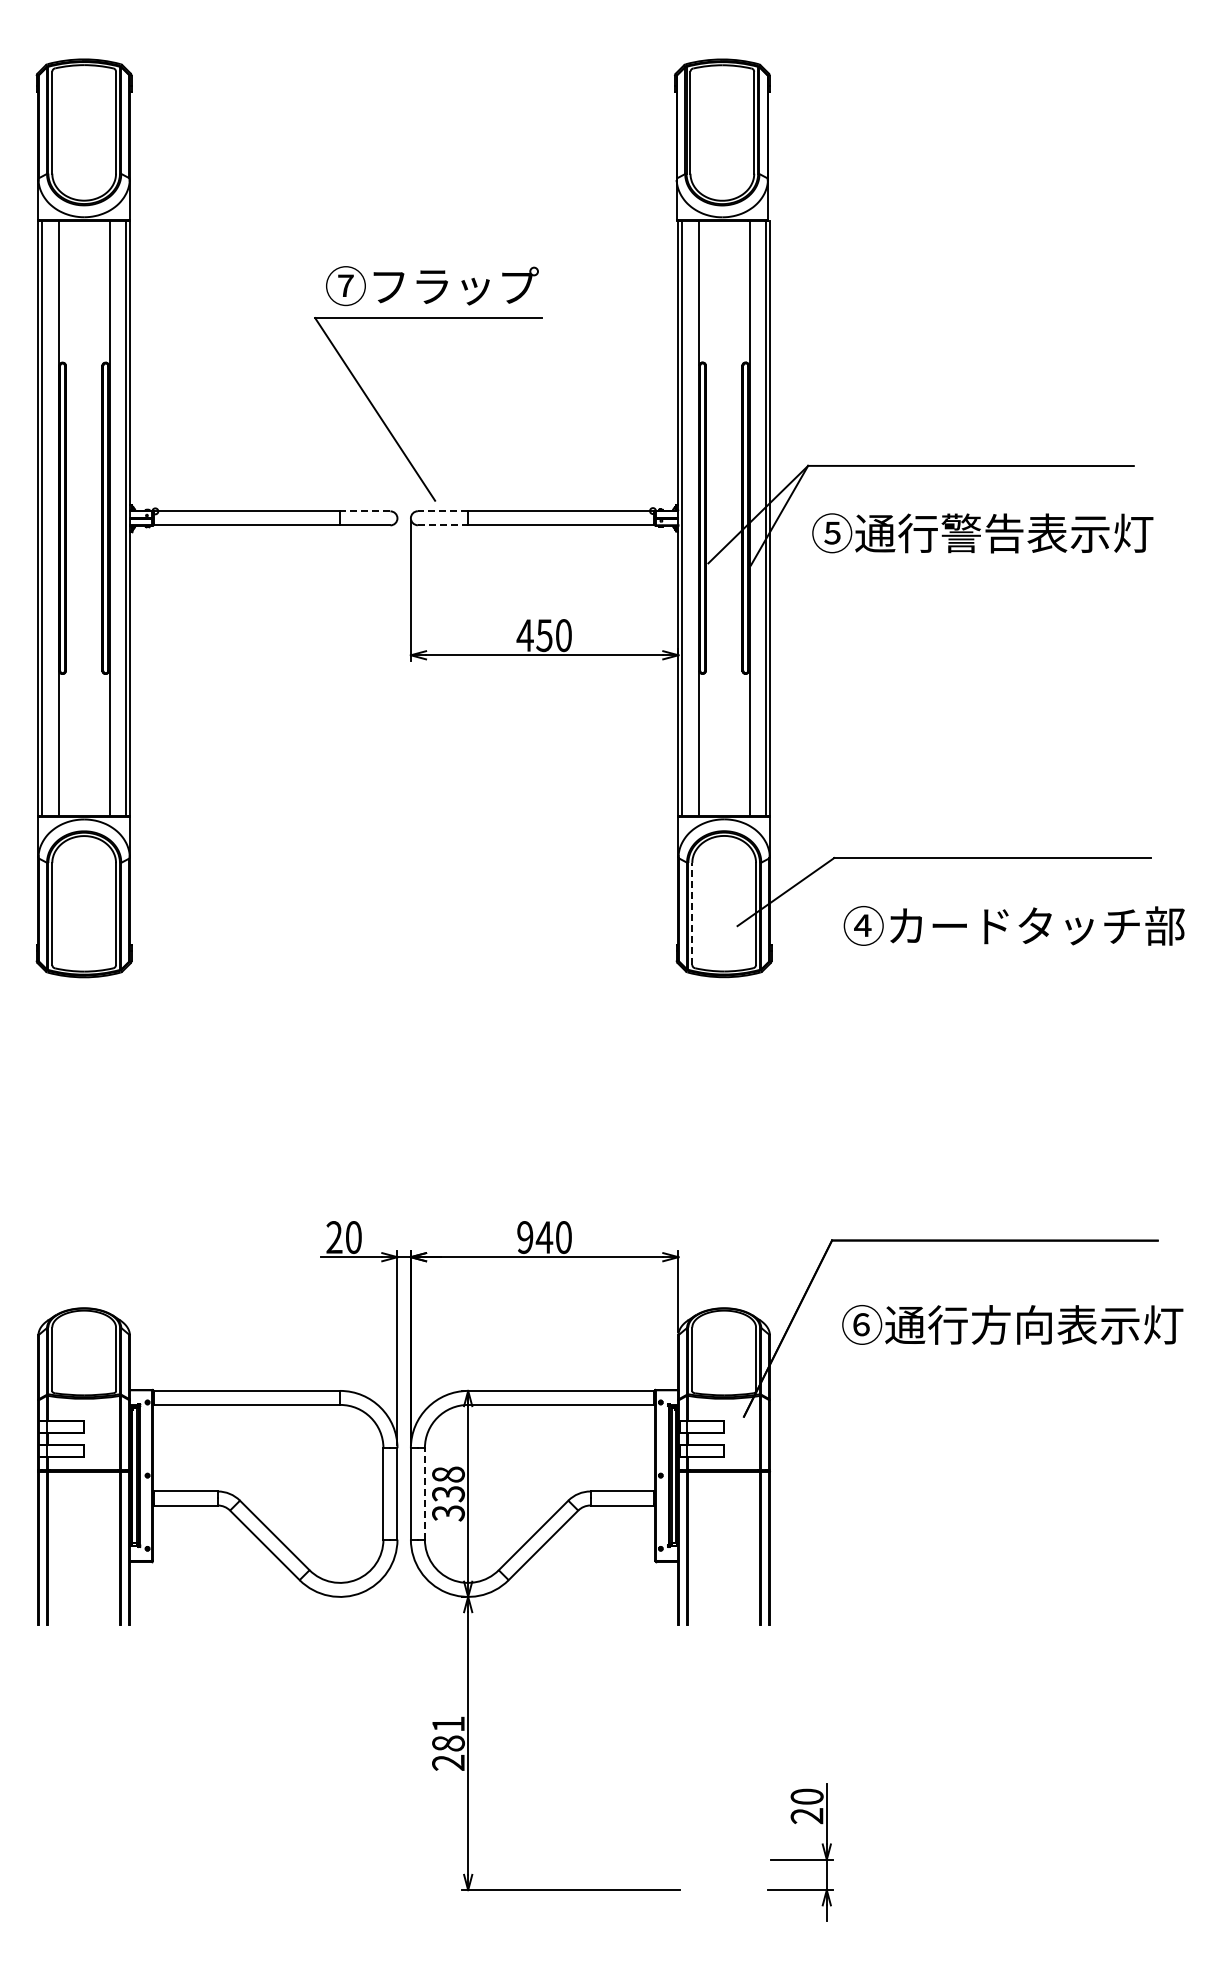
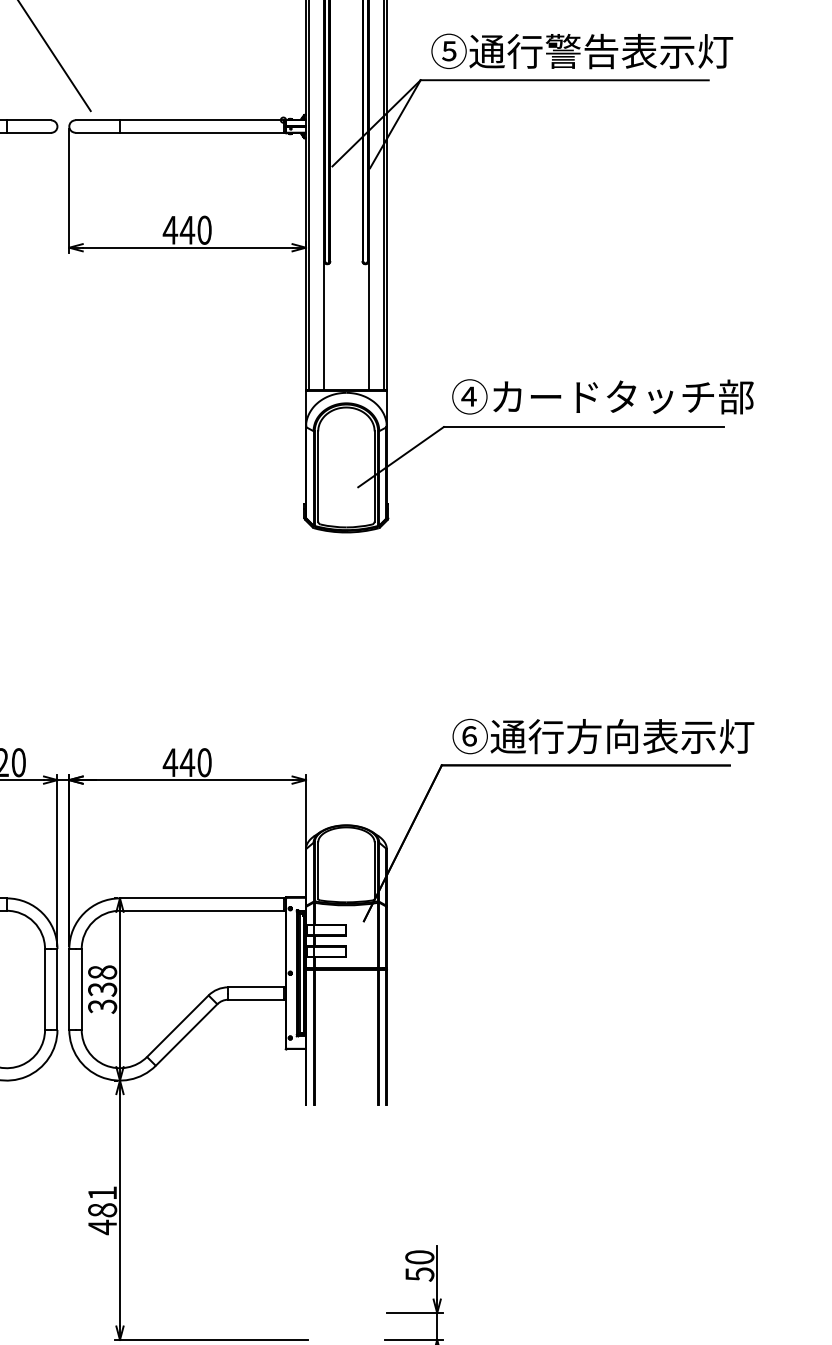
line: (364, 511) -> (28, 120), dashed -> solid
line: (442, 511) -> (97, 120), dashed -> solid
line: (443, 525) -> (98, 132), dashed -> solid
text: (982, 533) -> (581, 51), moved
text: (544, 635) -> (187, 230), 450 -> 440
line: (692, 913) -> (318, 476), dashed -> solid
text: (1013, 925) -> (602, 396), moved
text: (524, 1237) -> (169, 762), 940 -> 440
text: (1012, 1324) -> (603, 736), moved
line: (424, 1493) -> (81, 989), dashed -> solid
text: (448, 1762) -> (102, 1227), 281 -> 481
text: (806, 1816) -> (419, 1274), 20 -> 50

